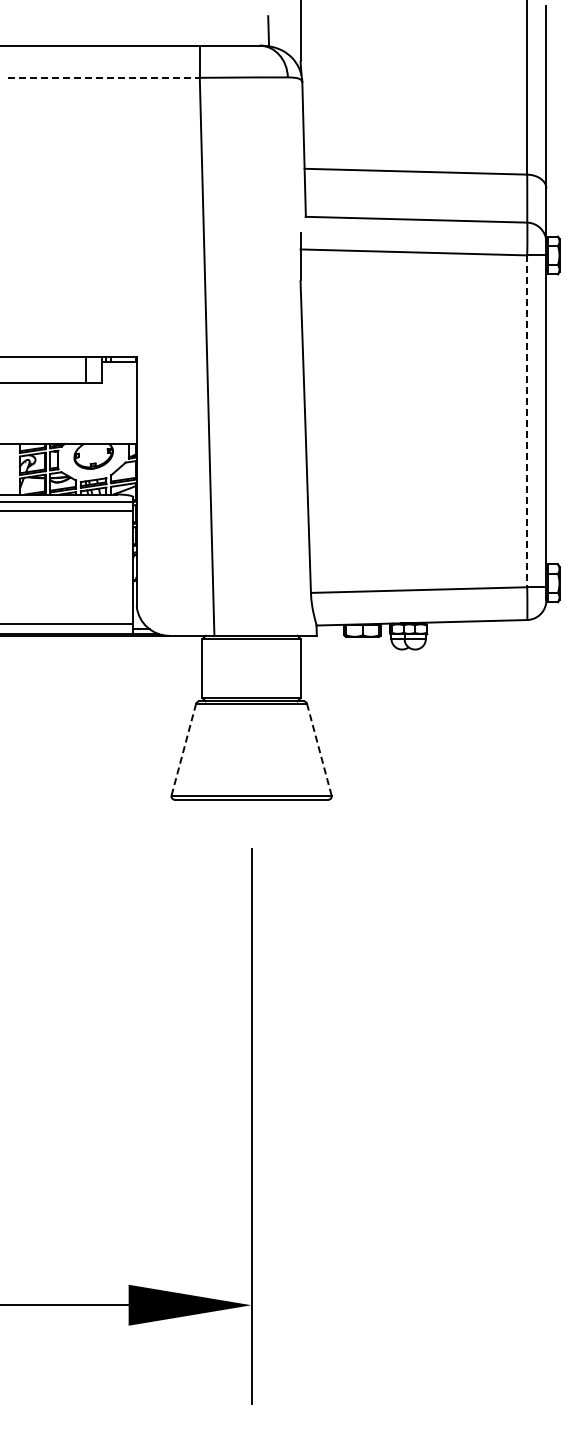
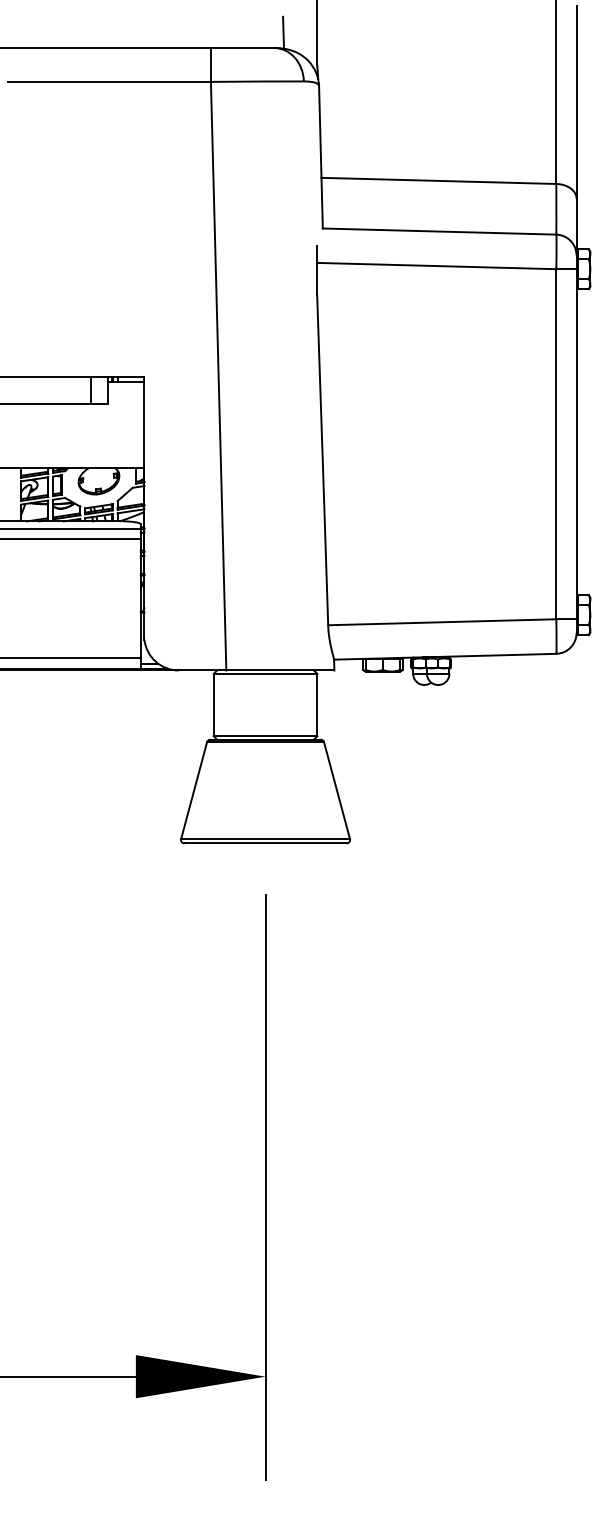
line: (104, 77) -> (110, 81), dashed -> solid
line: (527, 421) -> (556, 444), dashed -> solid
line: (183, 749) -> (193, 790), dashed -> solid
line: (319, 749) -> (337, 790), dashed -> solid

